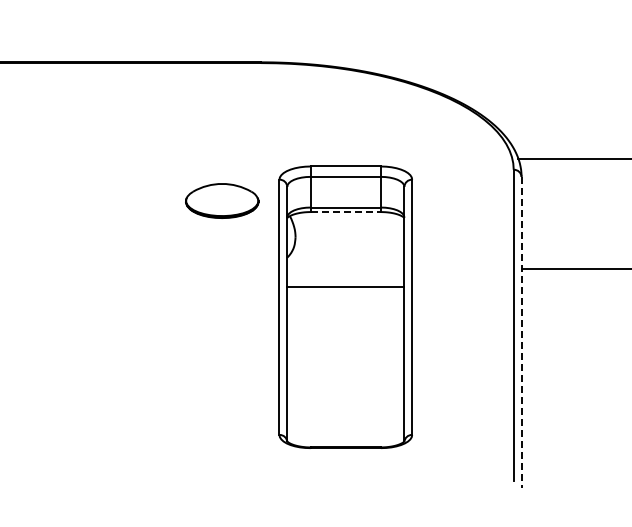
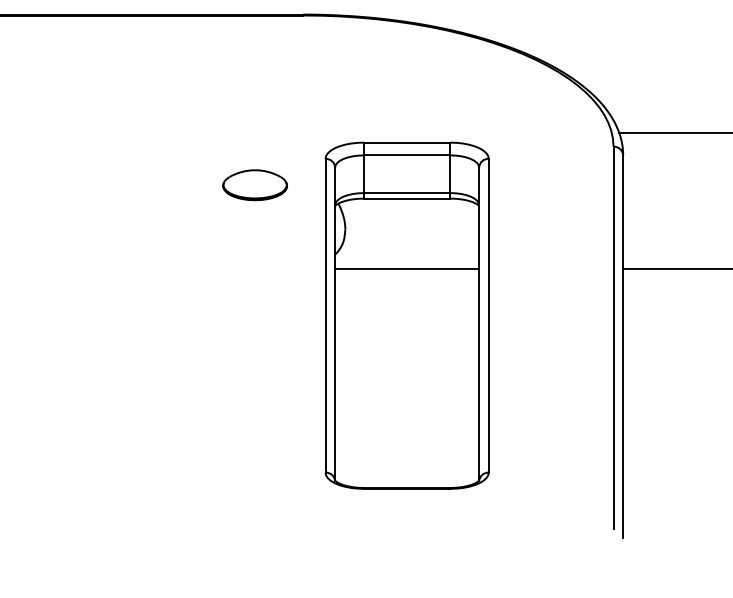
part: (221, 201) -> (254, 185), size x0.71
line: (346, 212) -> (407, 199), dashed -> solid
line: (345, 287) -> (406, 269), moved
line: (521, 332) -> (623, 346), dashed -> solid

